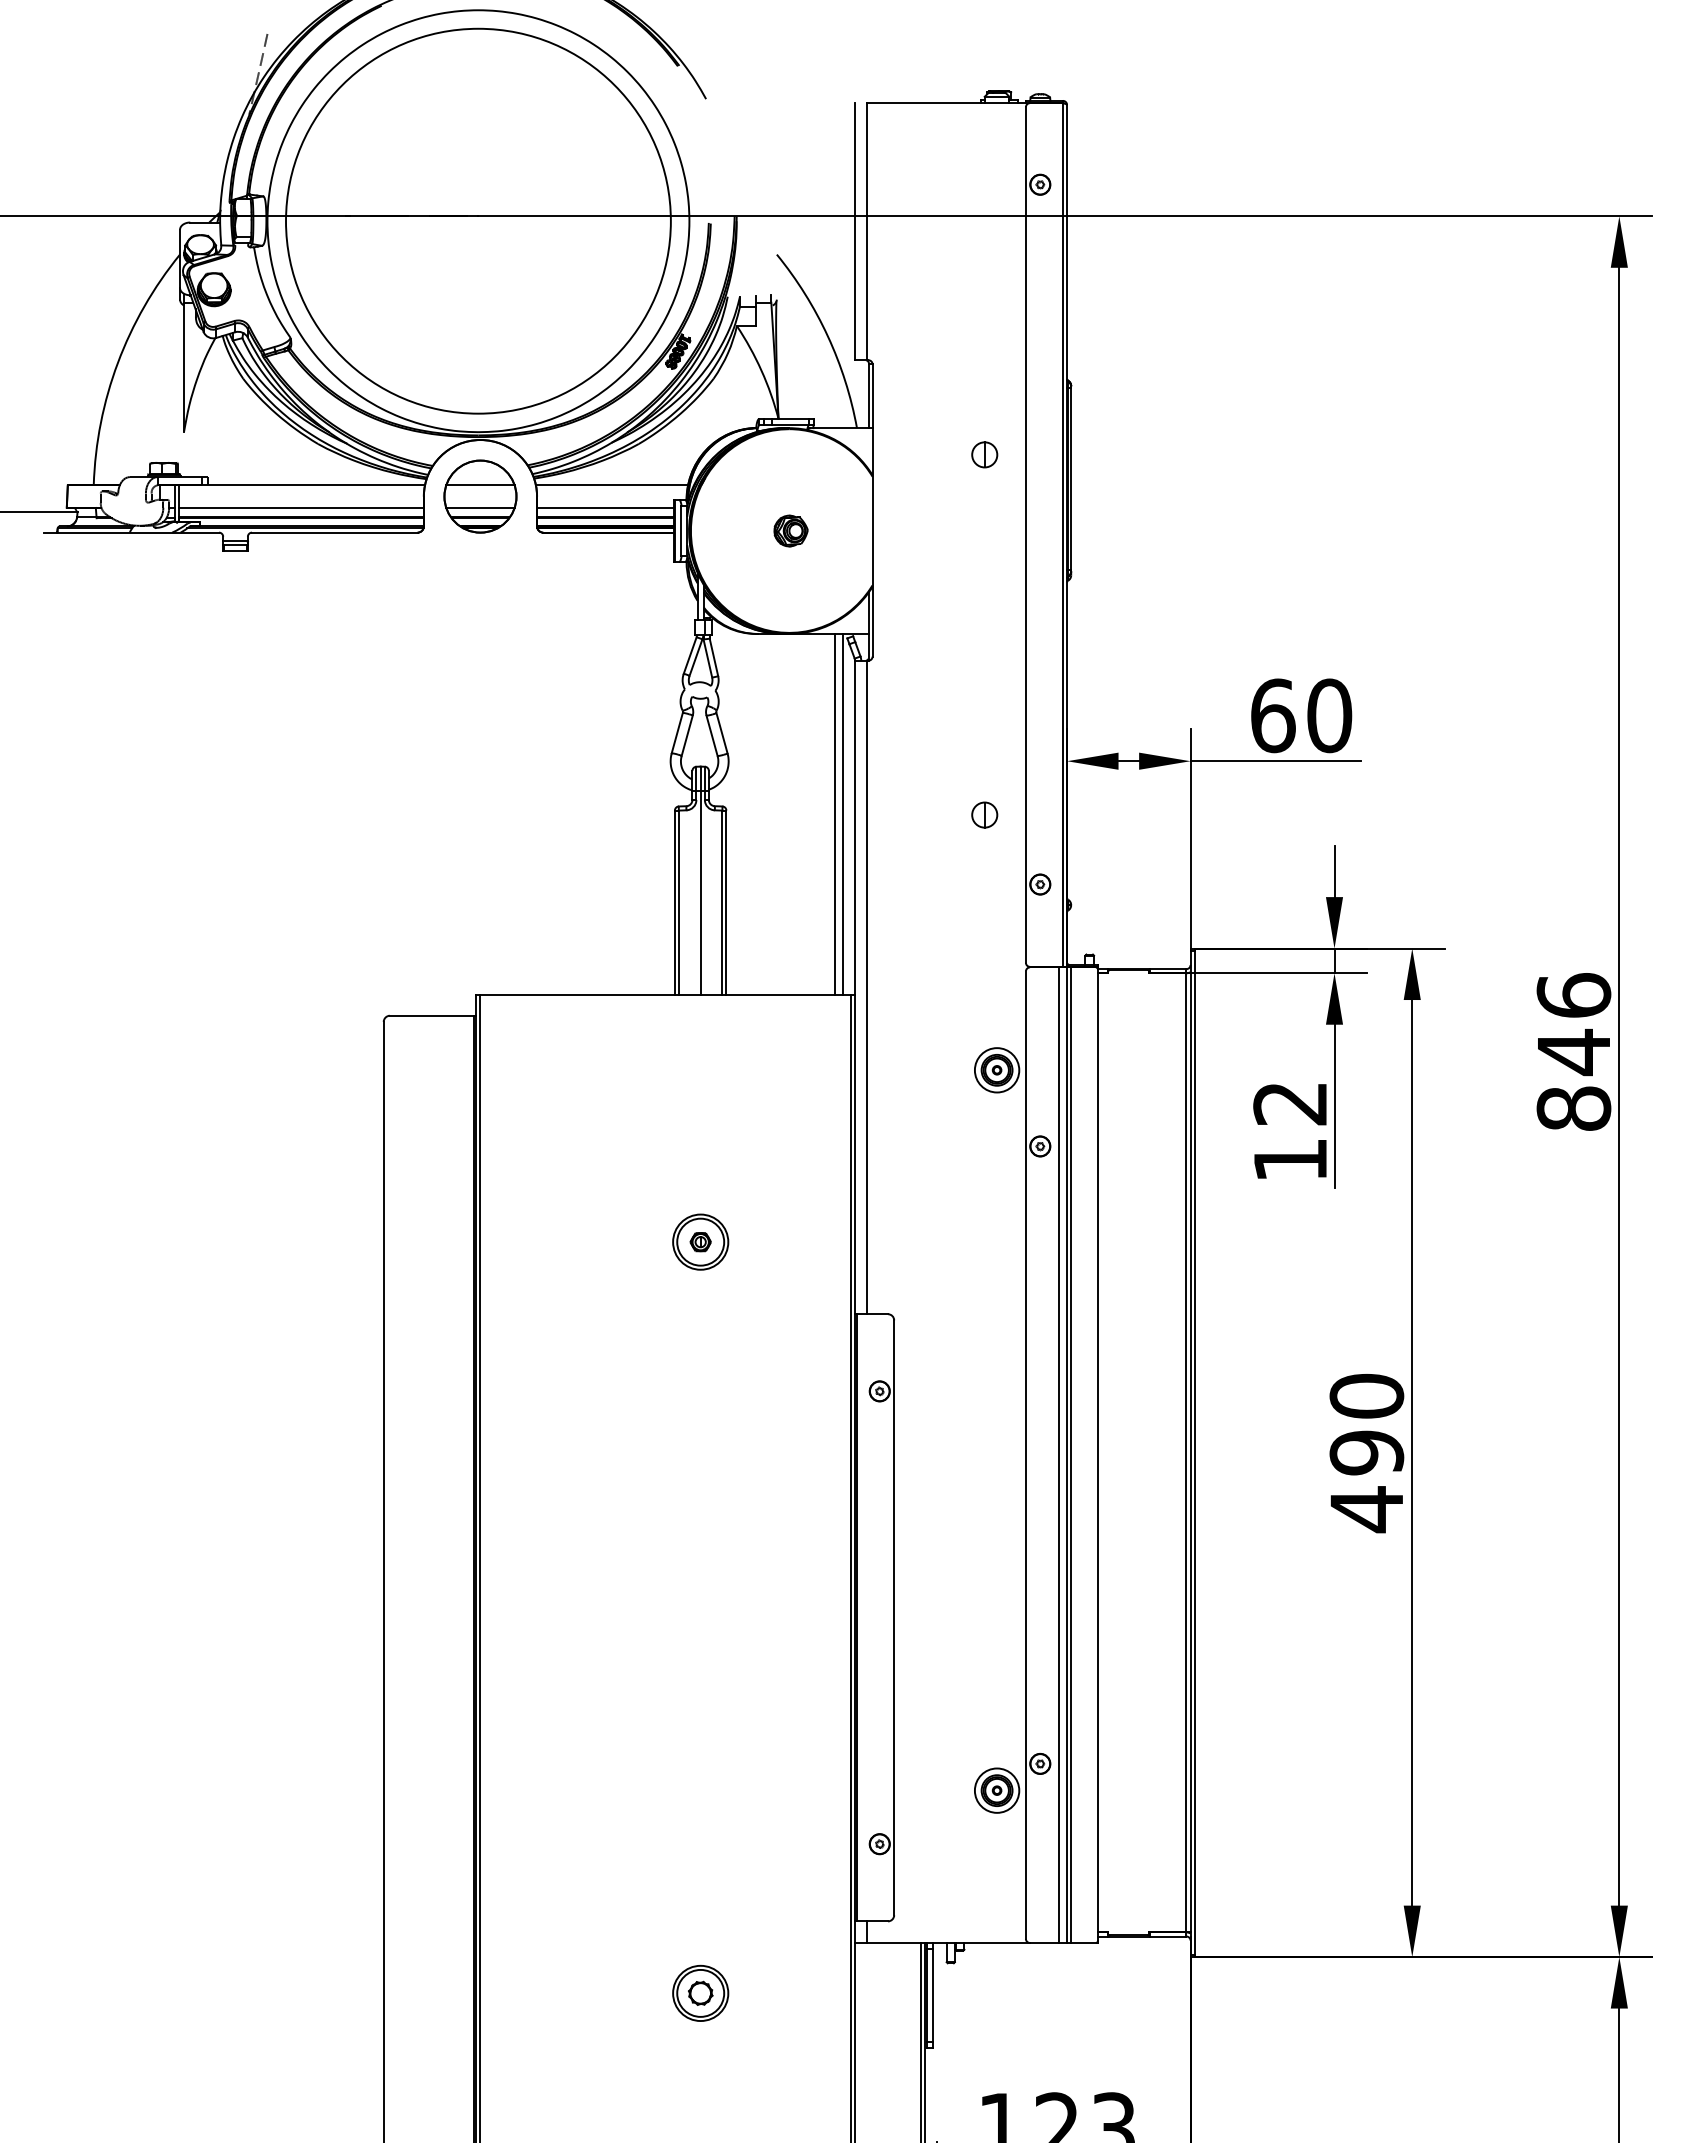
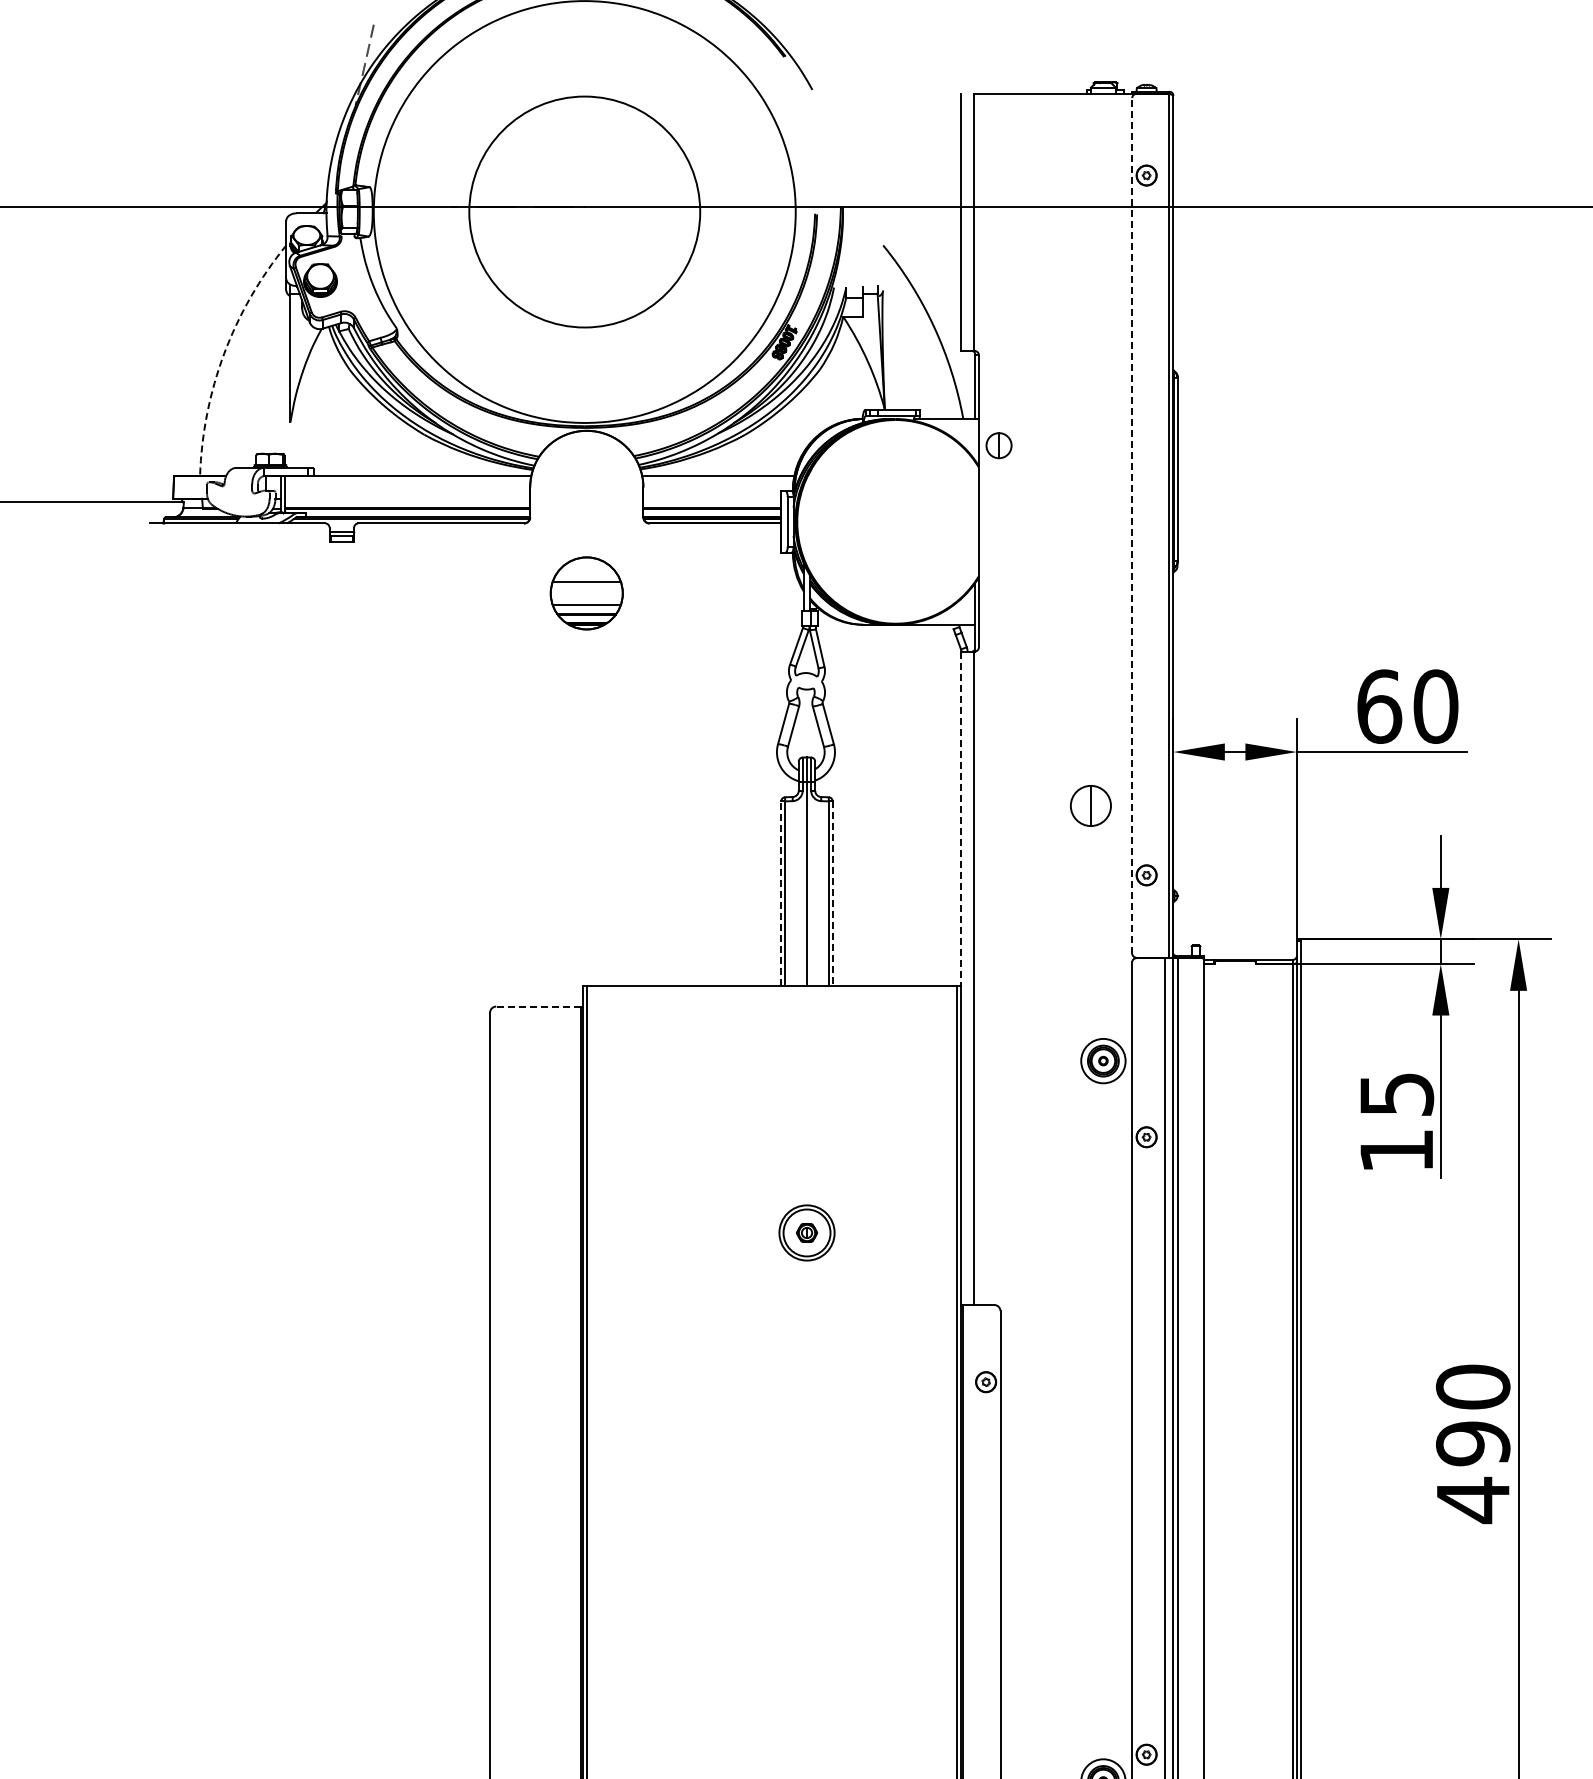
circle: (478, 220) -> (584, 211), size x0.6
arc: (117, 362) -> (223, 353), solid -> dashed
part: (984, 454) -> (998, 445), moved
part: (480, 496) -> (586, 593), moved
line: (301, 507) -> (407, 498), removed
line: (605, 507) -> (711, 498), removed
part: (790, 530) -> (896, 521), removed
line: (1025, 535) -> (1131, 526), solid -> dashed
line: (834, 814) -> (940, 805), removed
line: (843, 814) -> (949, 805), removed
part: (984, 814) -> (1090, 805), size x1.6
line: (855, 828) -> (961, 819), solid -> dashed
line: (674, 902) -> (780, 893), solid -> dashed
line: (726, 903) -> (832, 894), solid -> dashed
line: (431, 1015) -> (537, 1006), solid -> dashed
text: (1290, 1104) -> (1396, 1095), 12 -> 15

